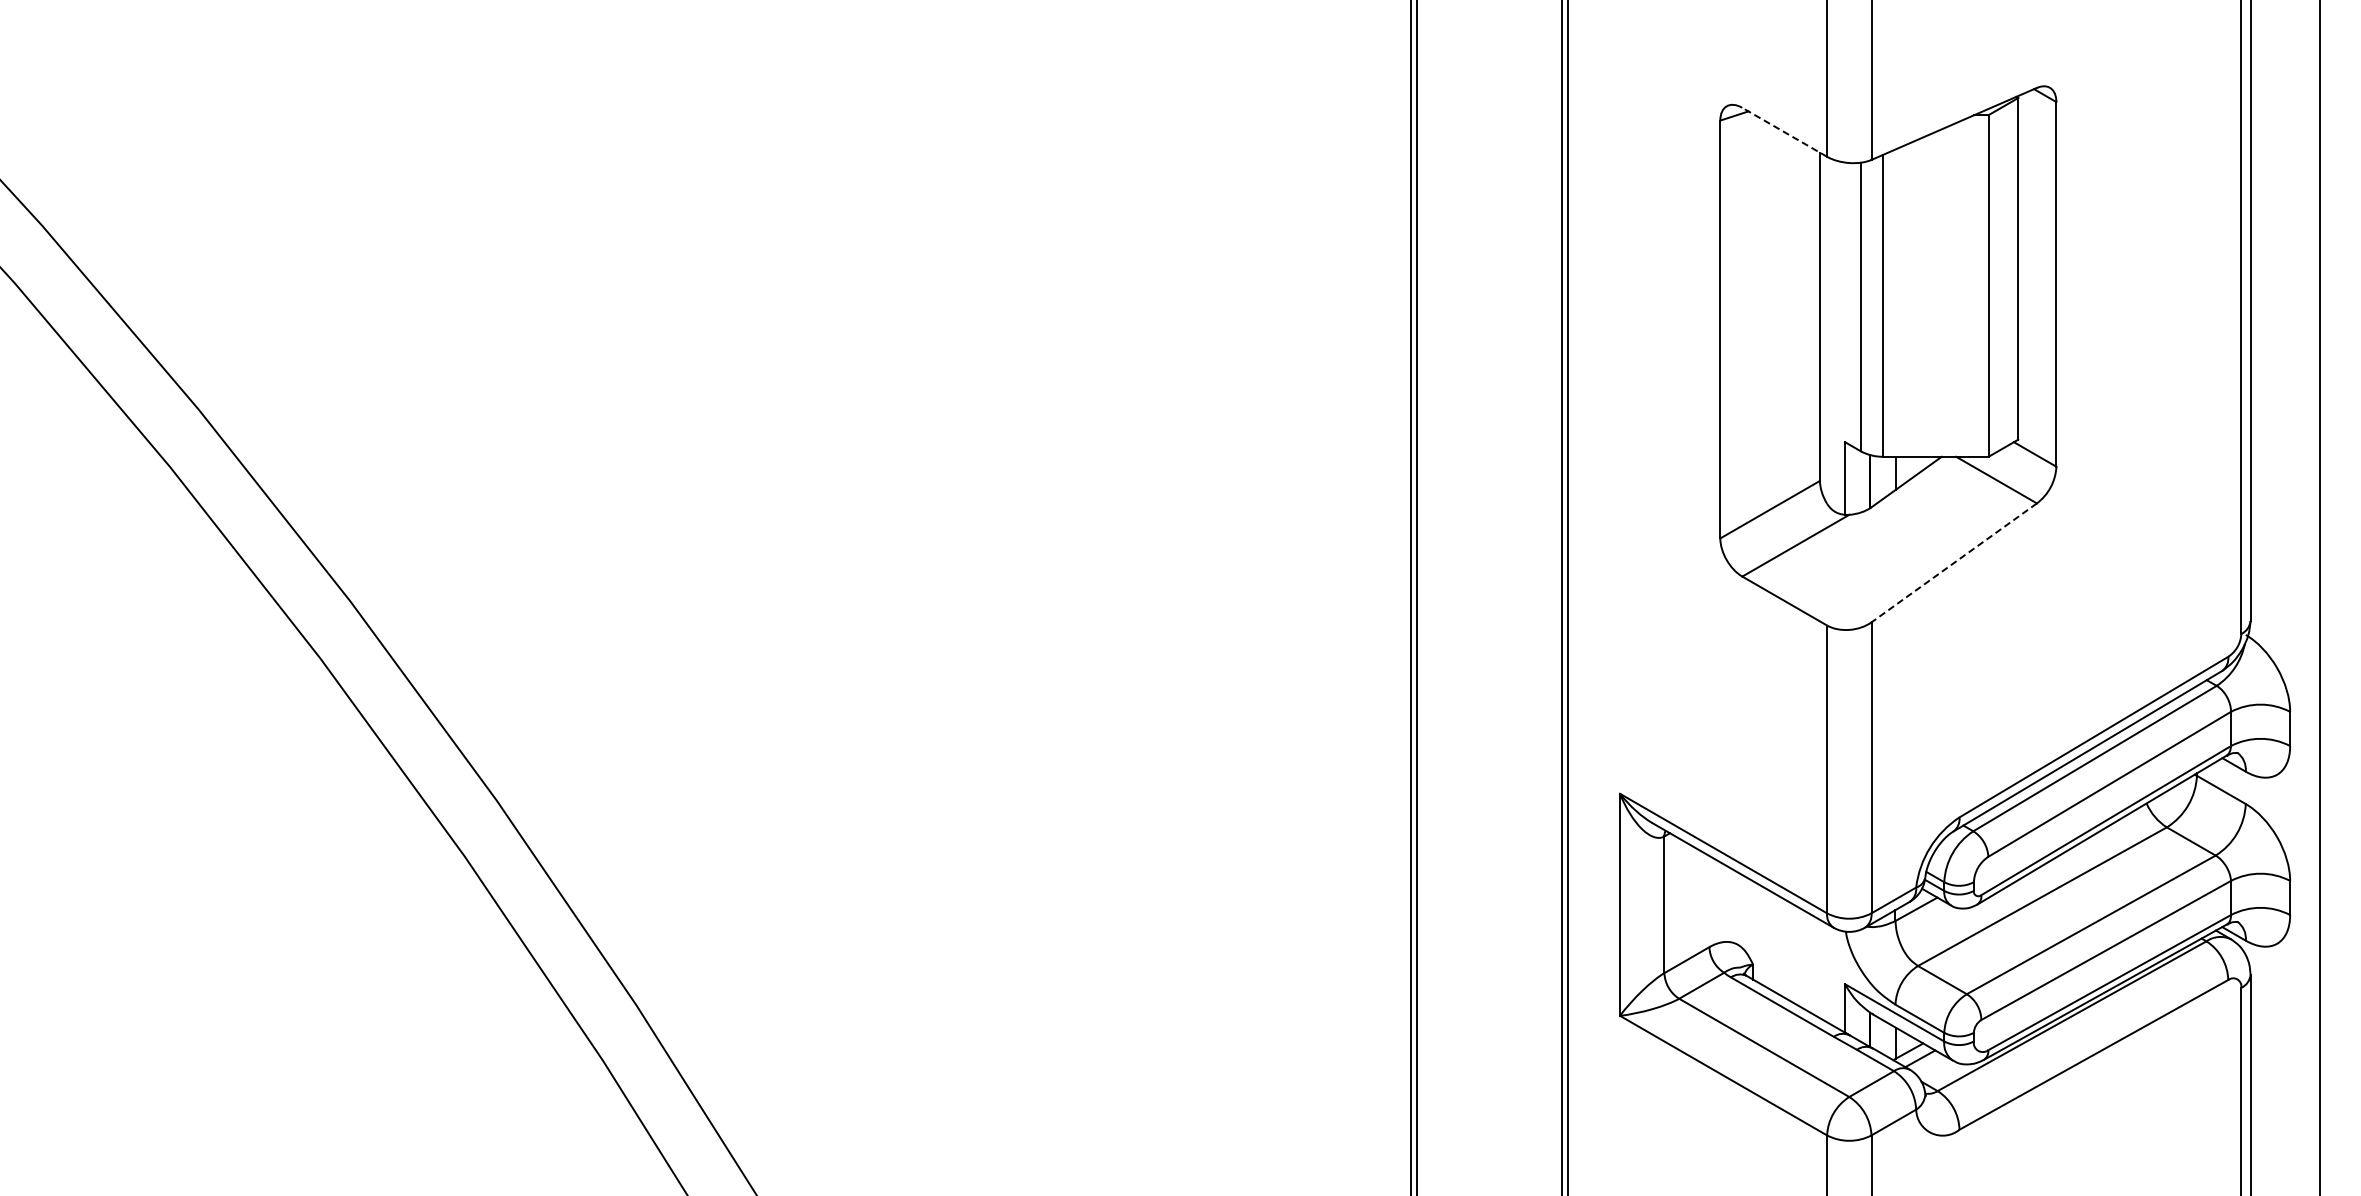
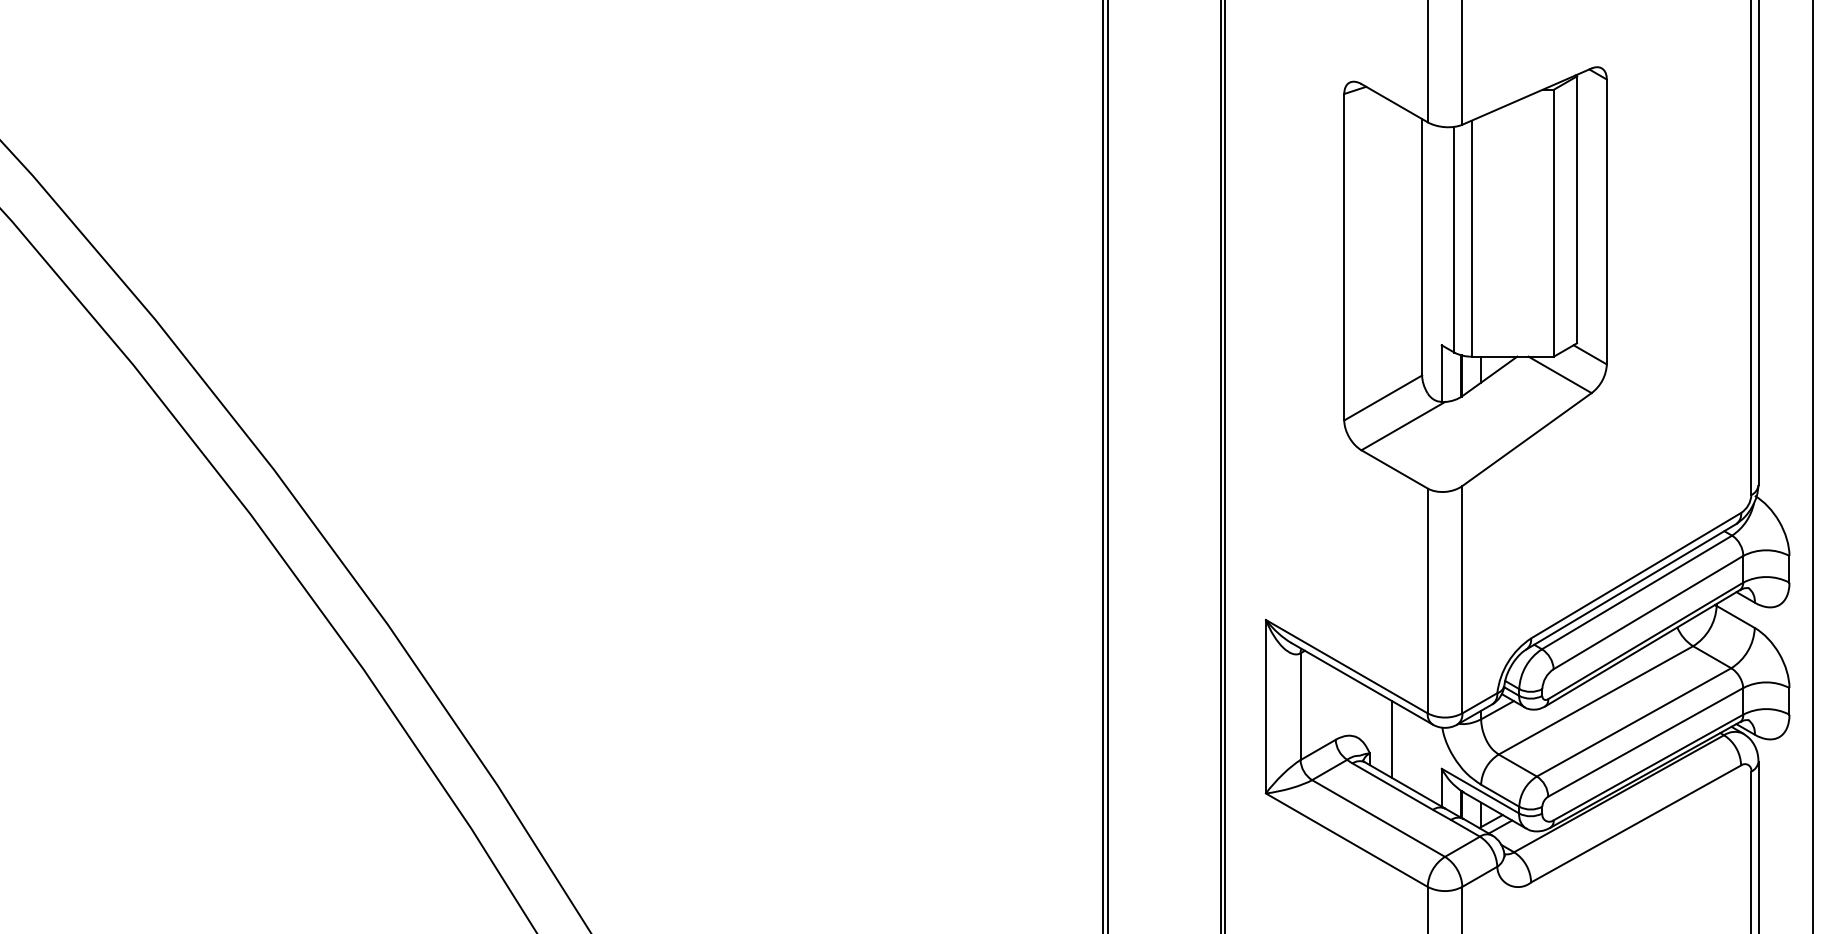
line: (1784, 132) -> (1394, 103), dashed -> solid
line: (1954, 562) -> (1527, 439), dashed -> solid
line: (1781, 946) -> (1392, 739), added

